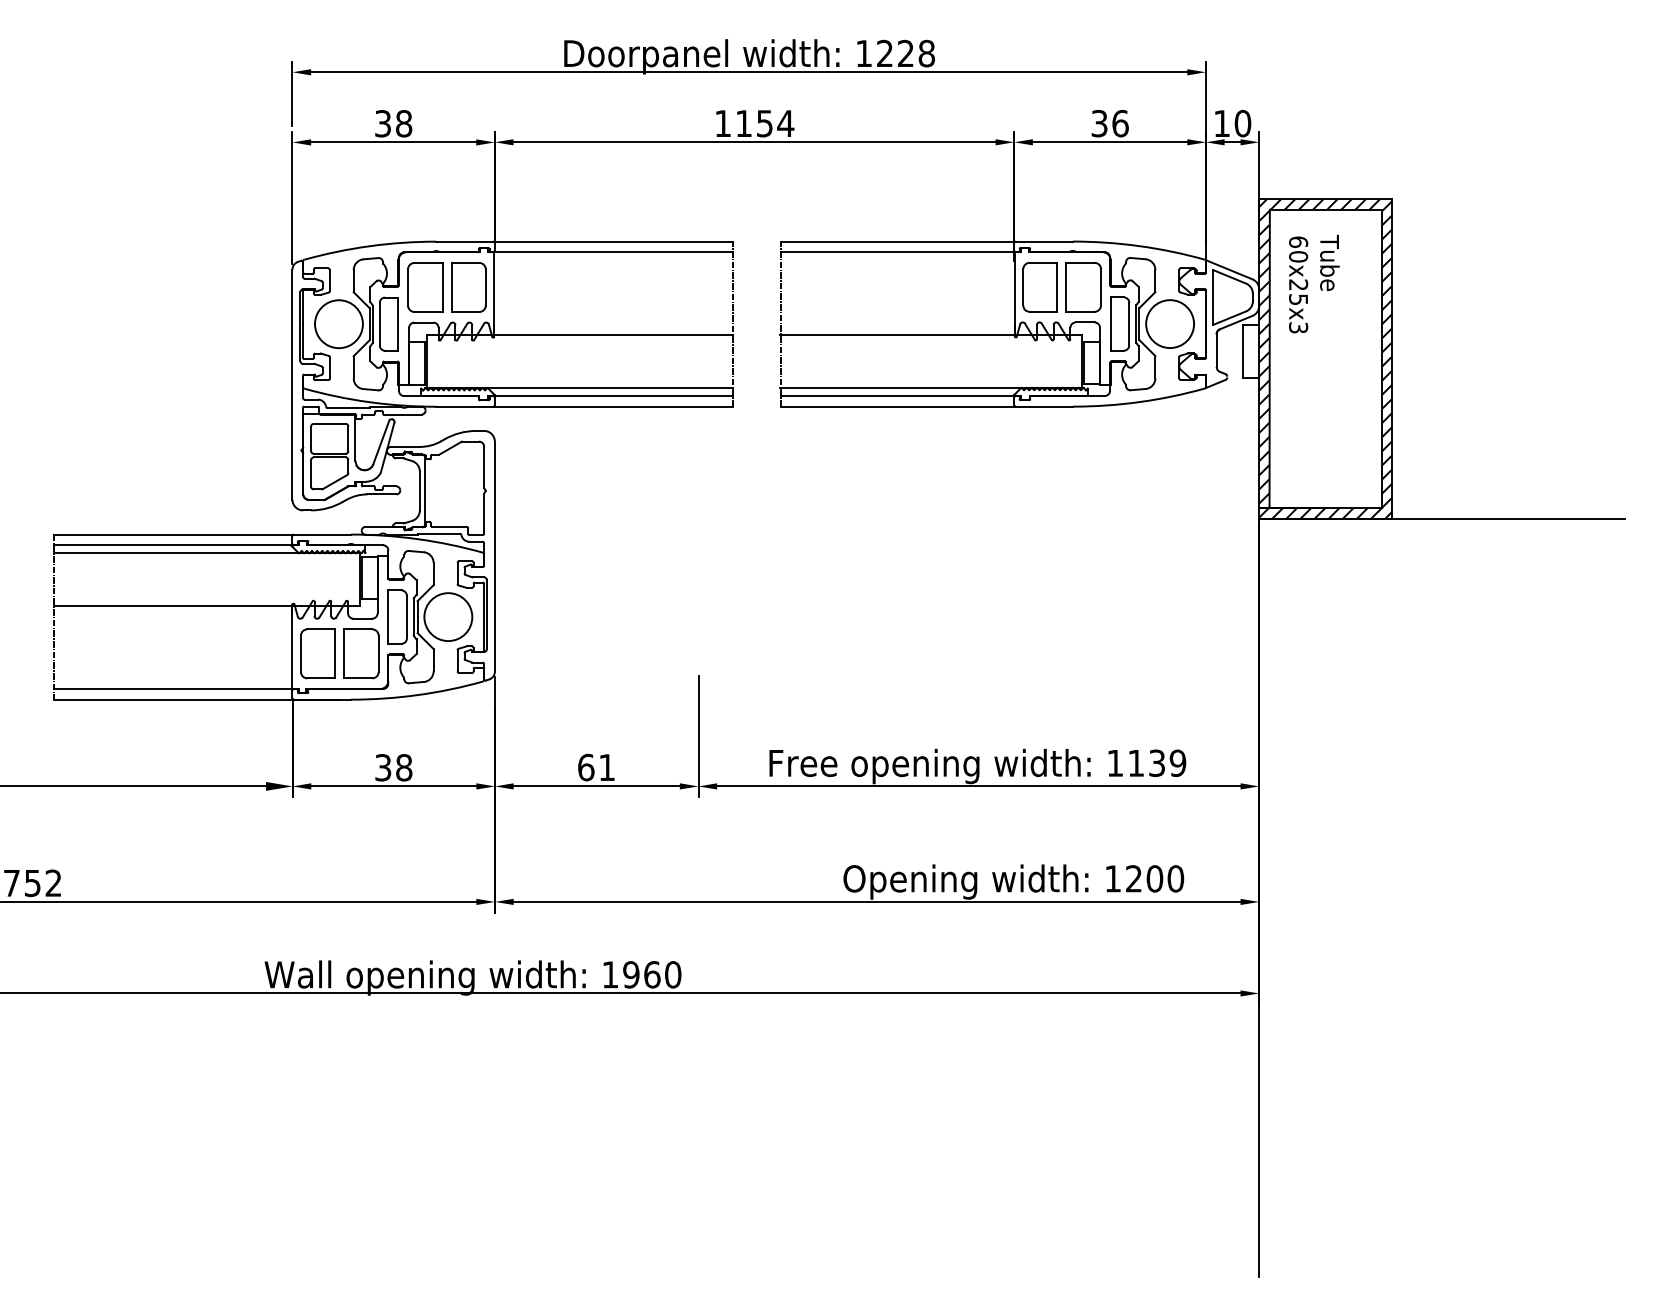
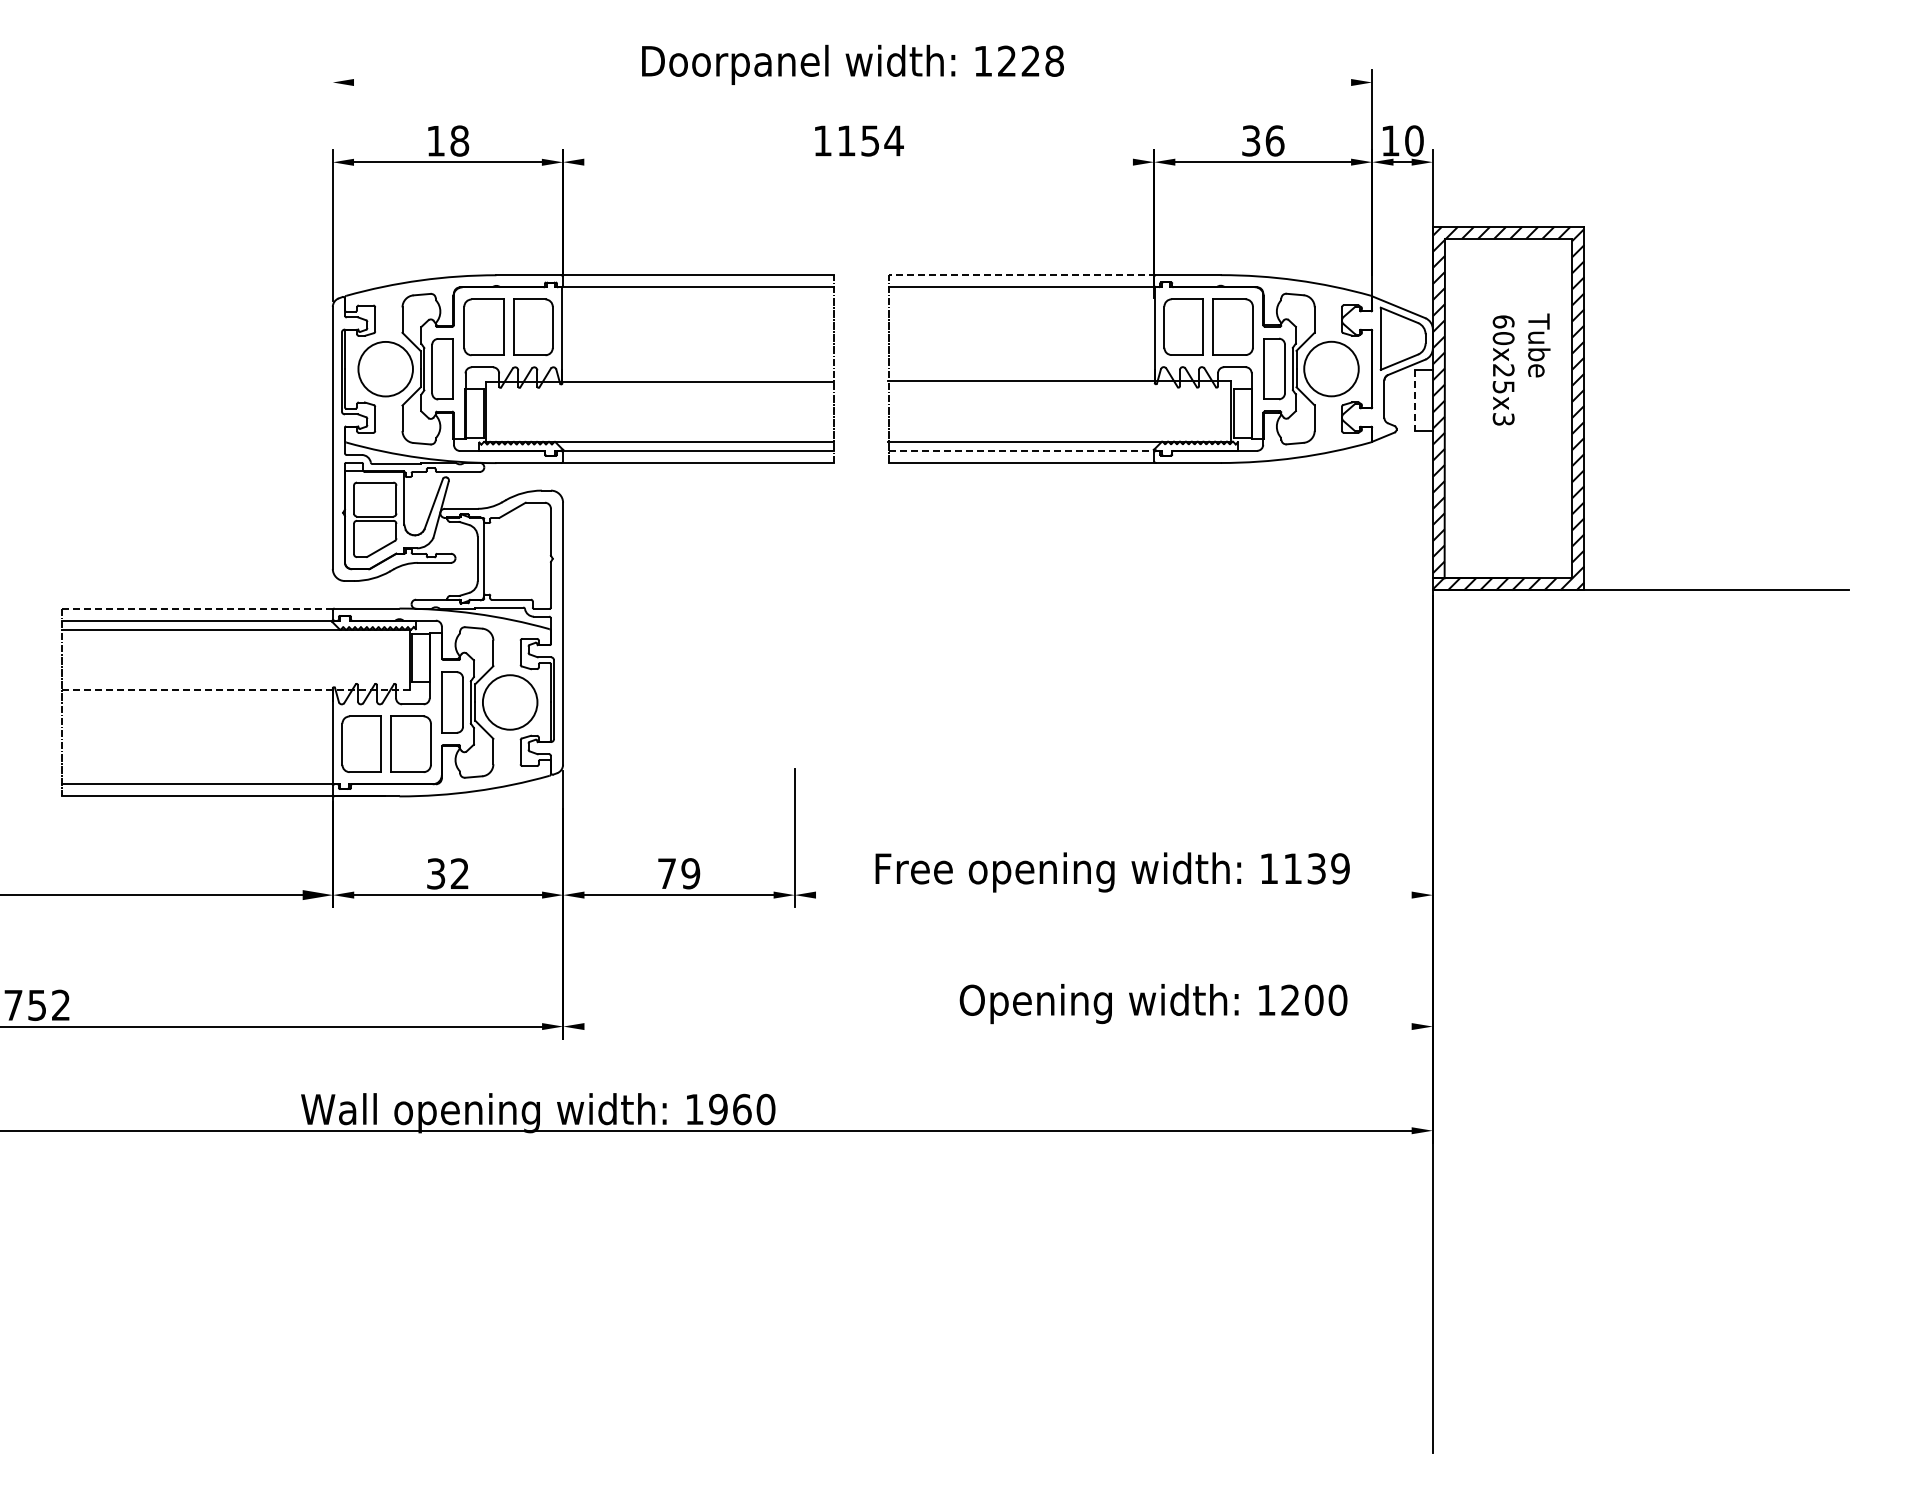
line: (749, 72) -> (852, 82), removed
line: (292, 94) -> (332, 107), removed
text: (382, 123) -> (435, 140), 38 -> 18
line: (754, 142) -> (858, 162), removed
line: (897, 241) -> (1021, 275), solid -> dashed
text: (1314, 284) -> (1521, 369), moved
line: (1243, 352) -> (1414, 401), solid -> dashed
line: (898, 395) -> (1022, 450), solid -> dashed
line: (174, 534) -> (198, 608), solid -> dashed
line: (206, 606) -> (235, 690), solid -> dashed
text: (403, 767) -> (459, 873), 38 -> 32
text: (596, 767) -> (678, 873), 61 -> 79
line: (978, 786) -> (1113, 895), removed
line: (876, 901) -> (997, 1026), removed

